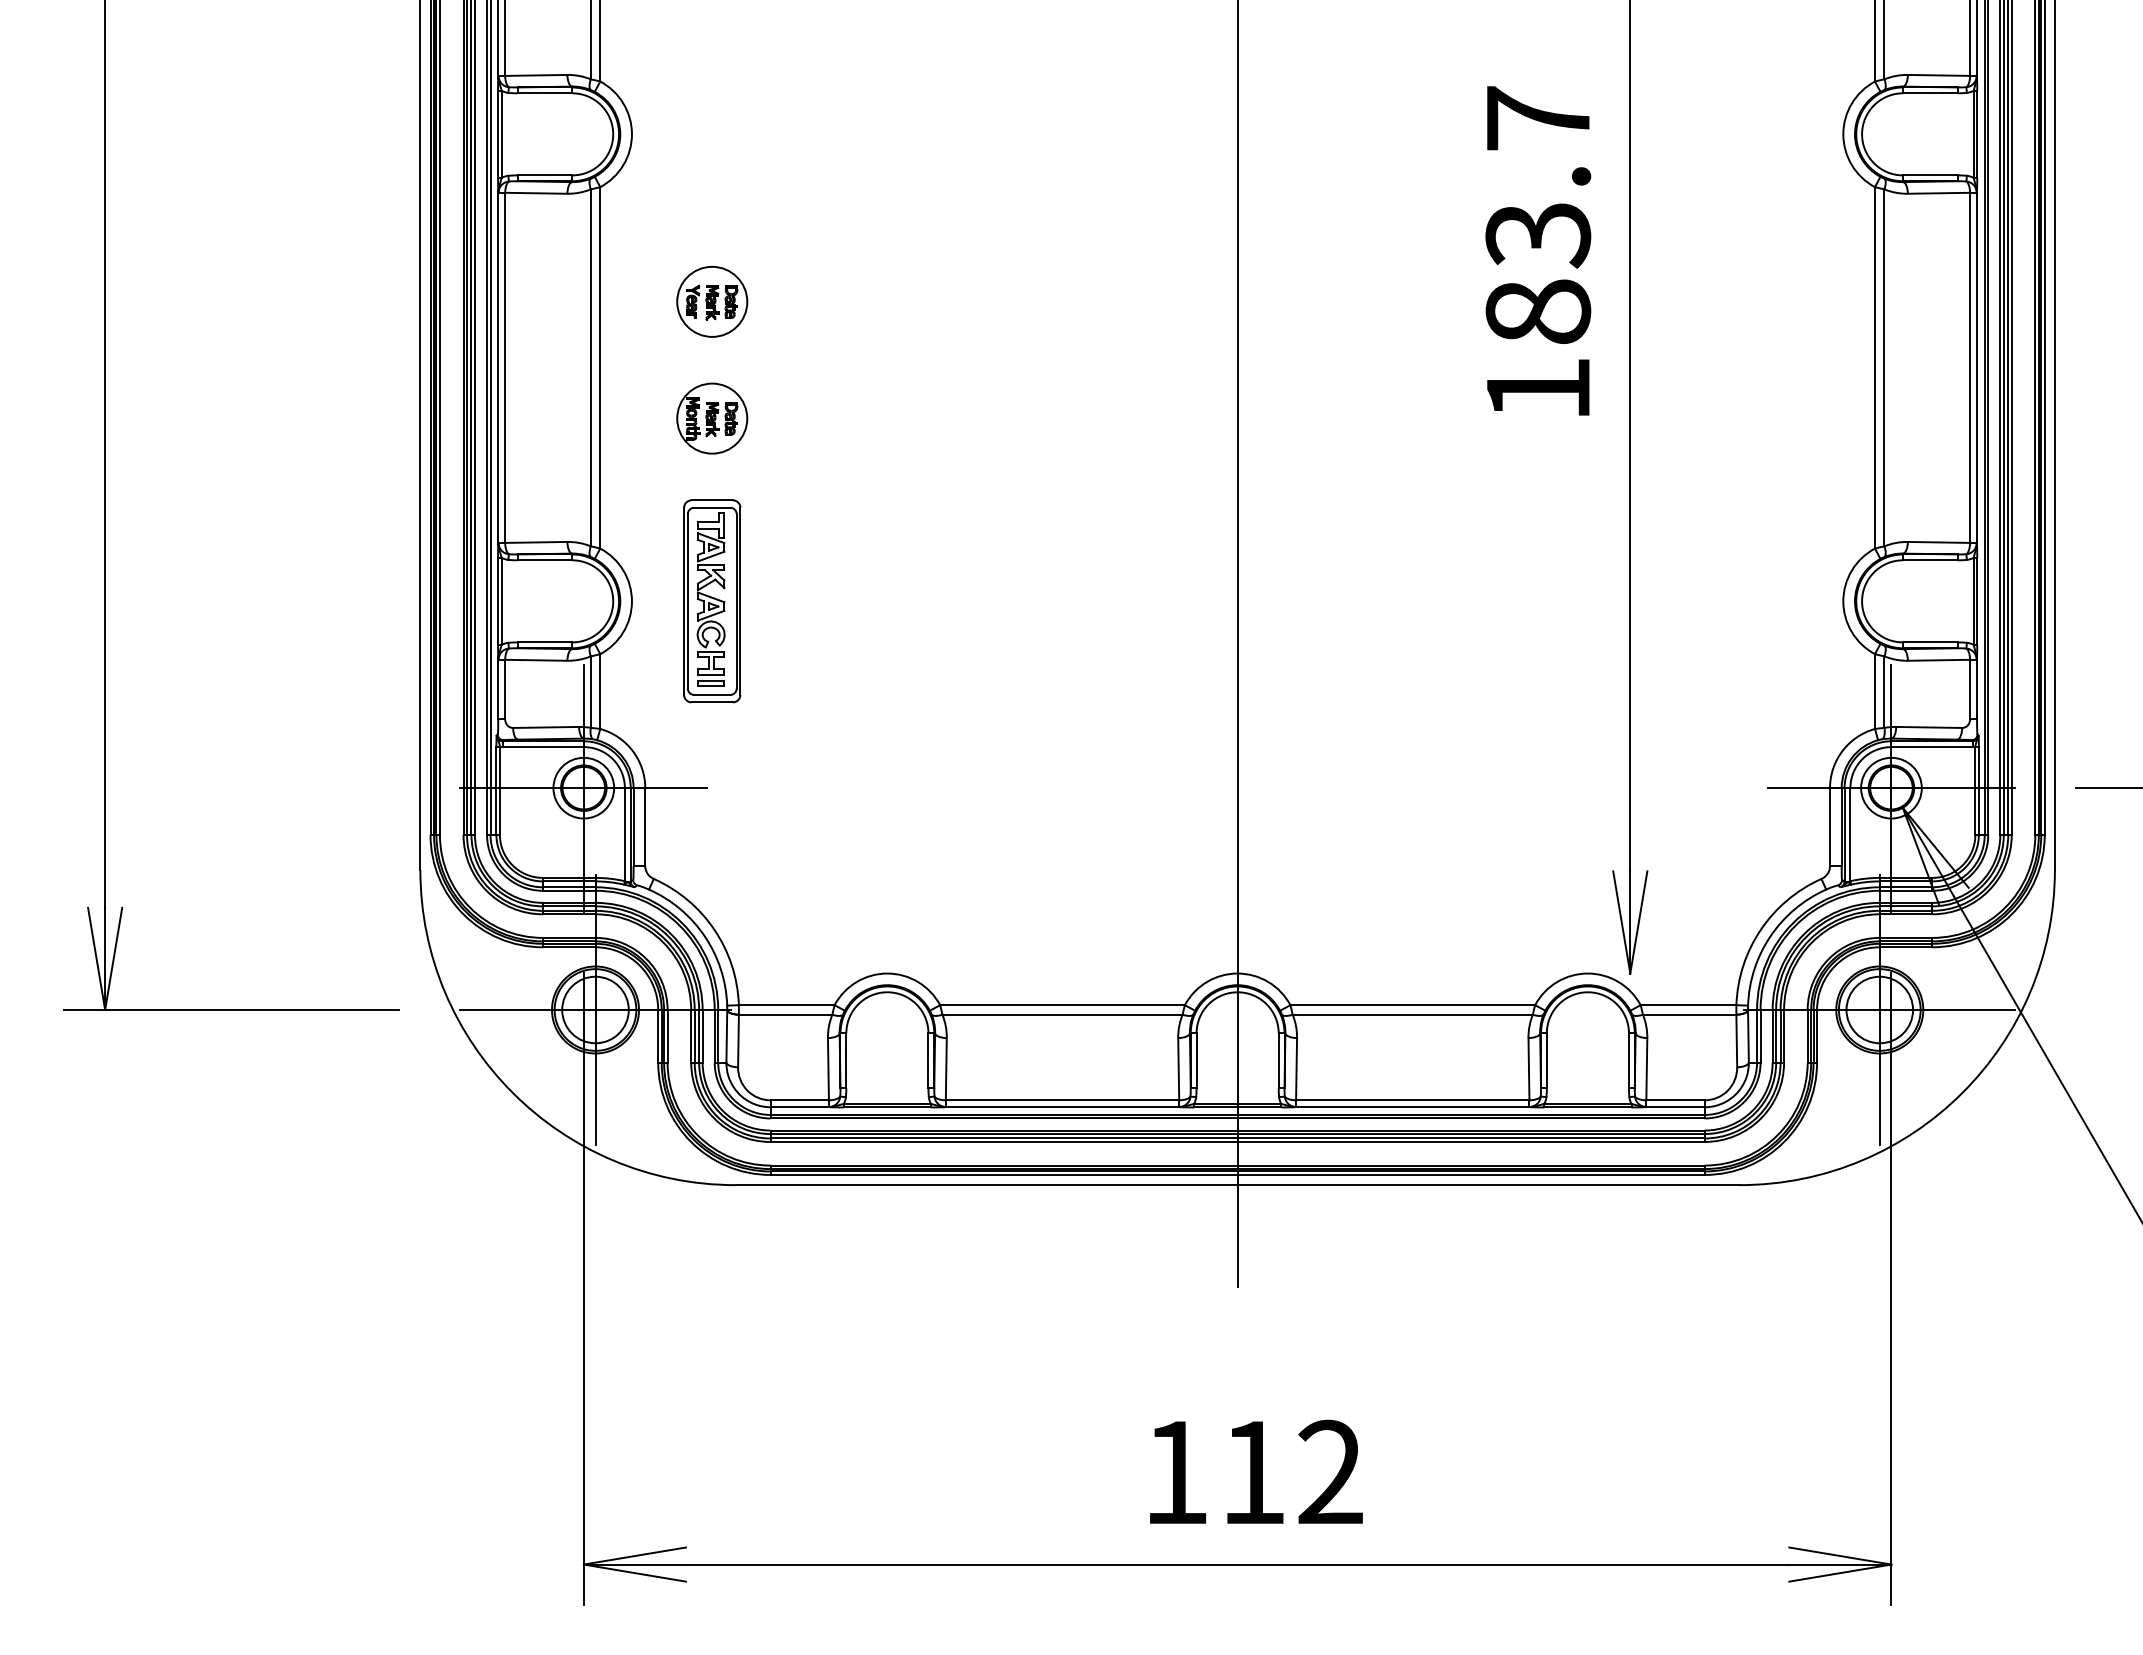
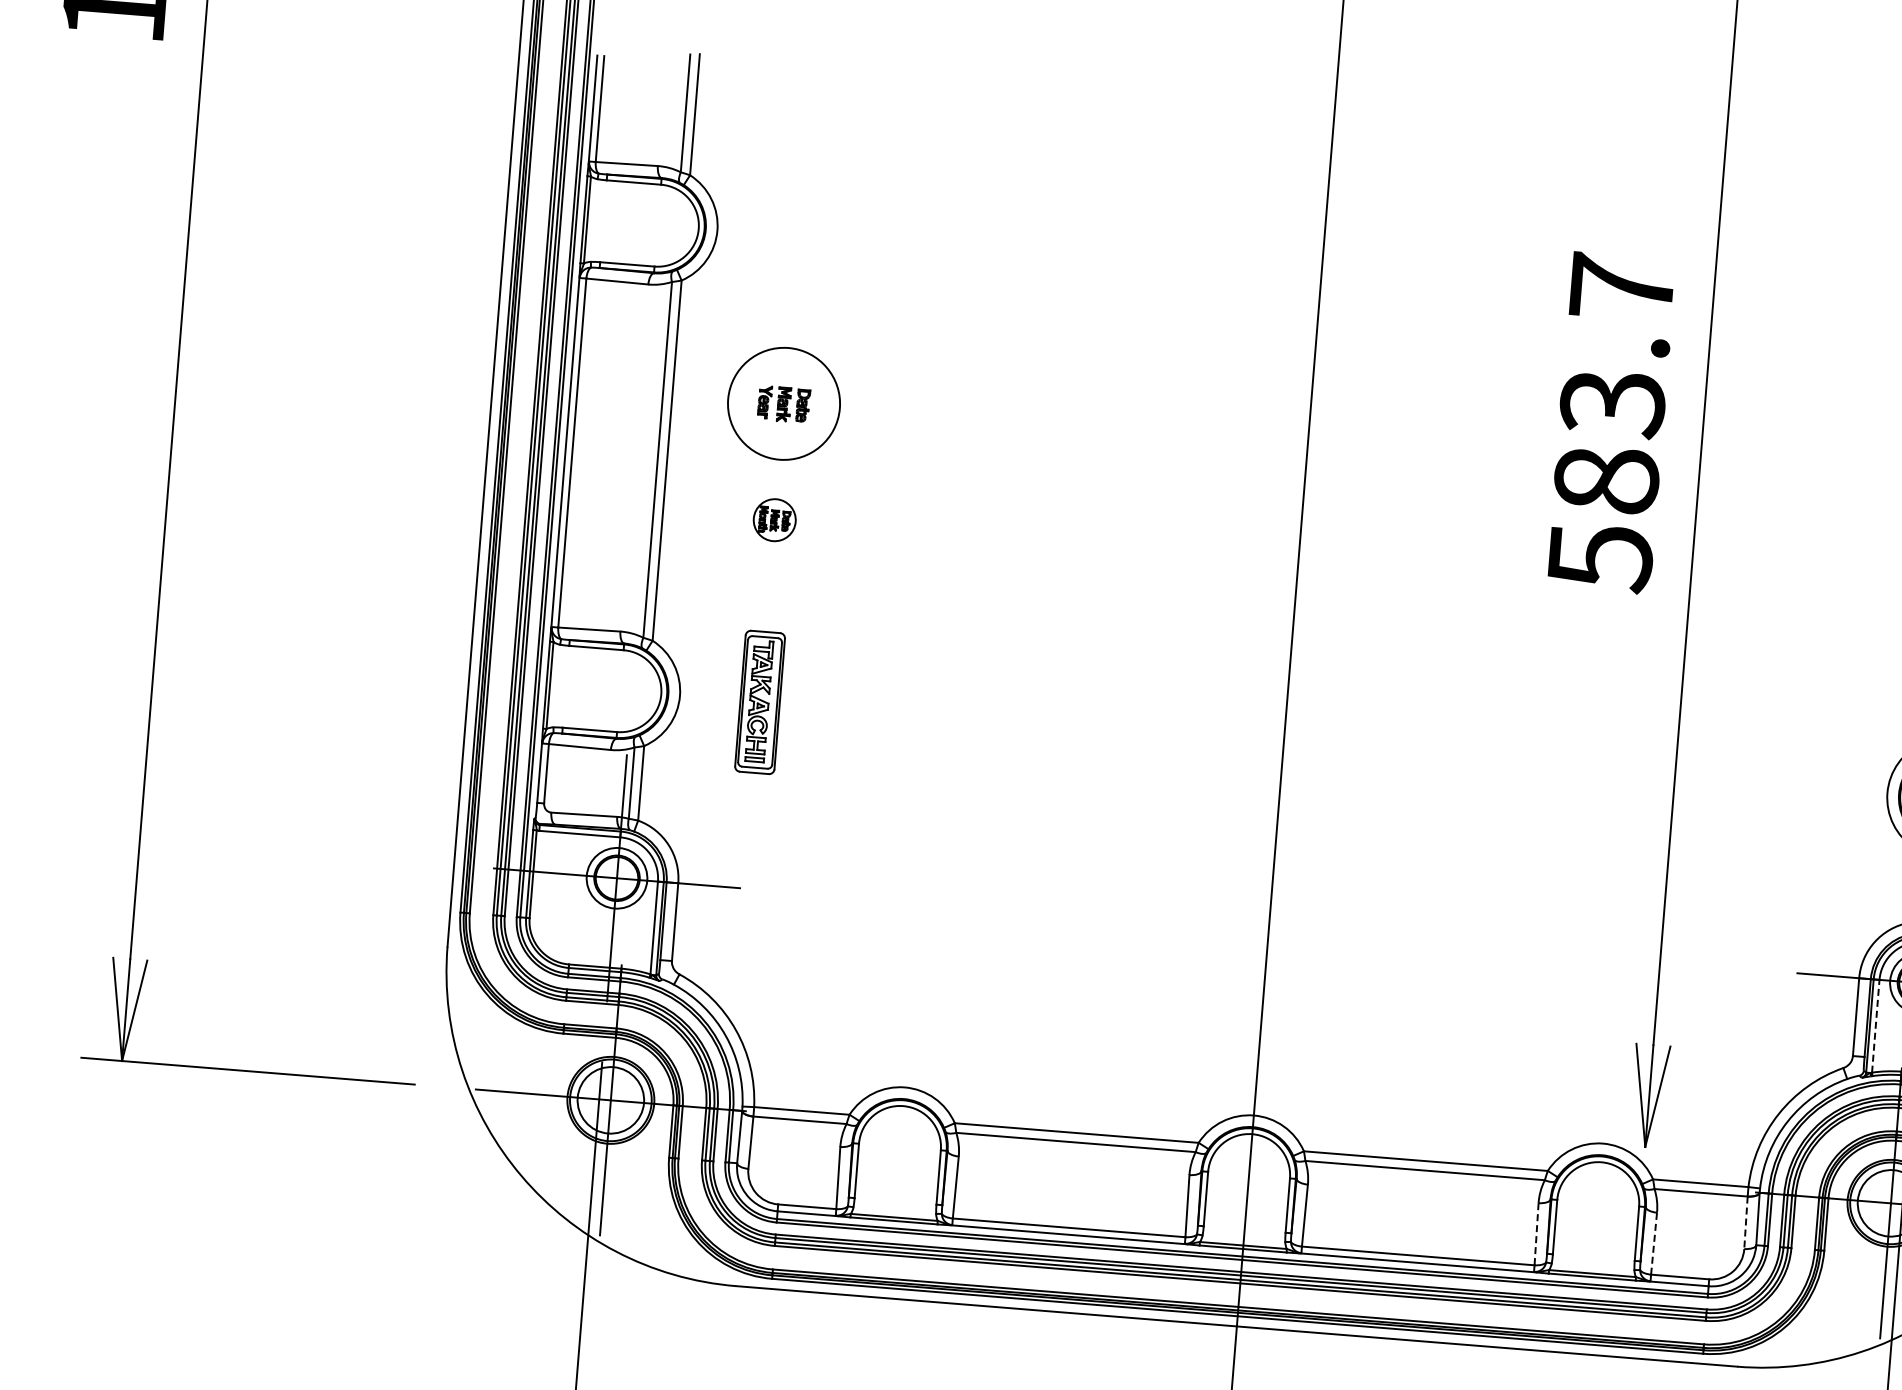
circle: (712, 301) -> (784, 403), size x1.6
text: (1539, 390) -> (1601, 558), 183.7 -> 583.7
part: (712, 418) -> (774, 520), size x0.6
part: (712, 601) -> (760, 702), size x0.7
line: (1850, 834) -> (1875, 1026), solid -> dashed
line: (1736, 1041) -> (1745, 1223), solid -> dashed
line: (1646, 1068) -> (1653, 1242), solid -> dashed
line: (1528, 1069) -> (1536, 1234), solid -> dashed

